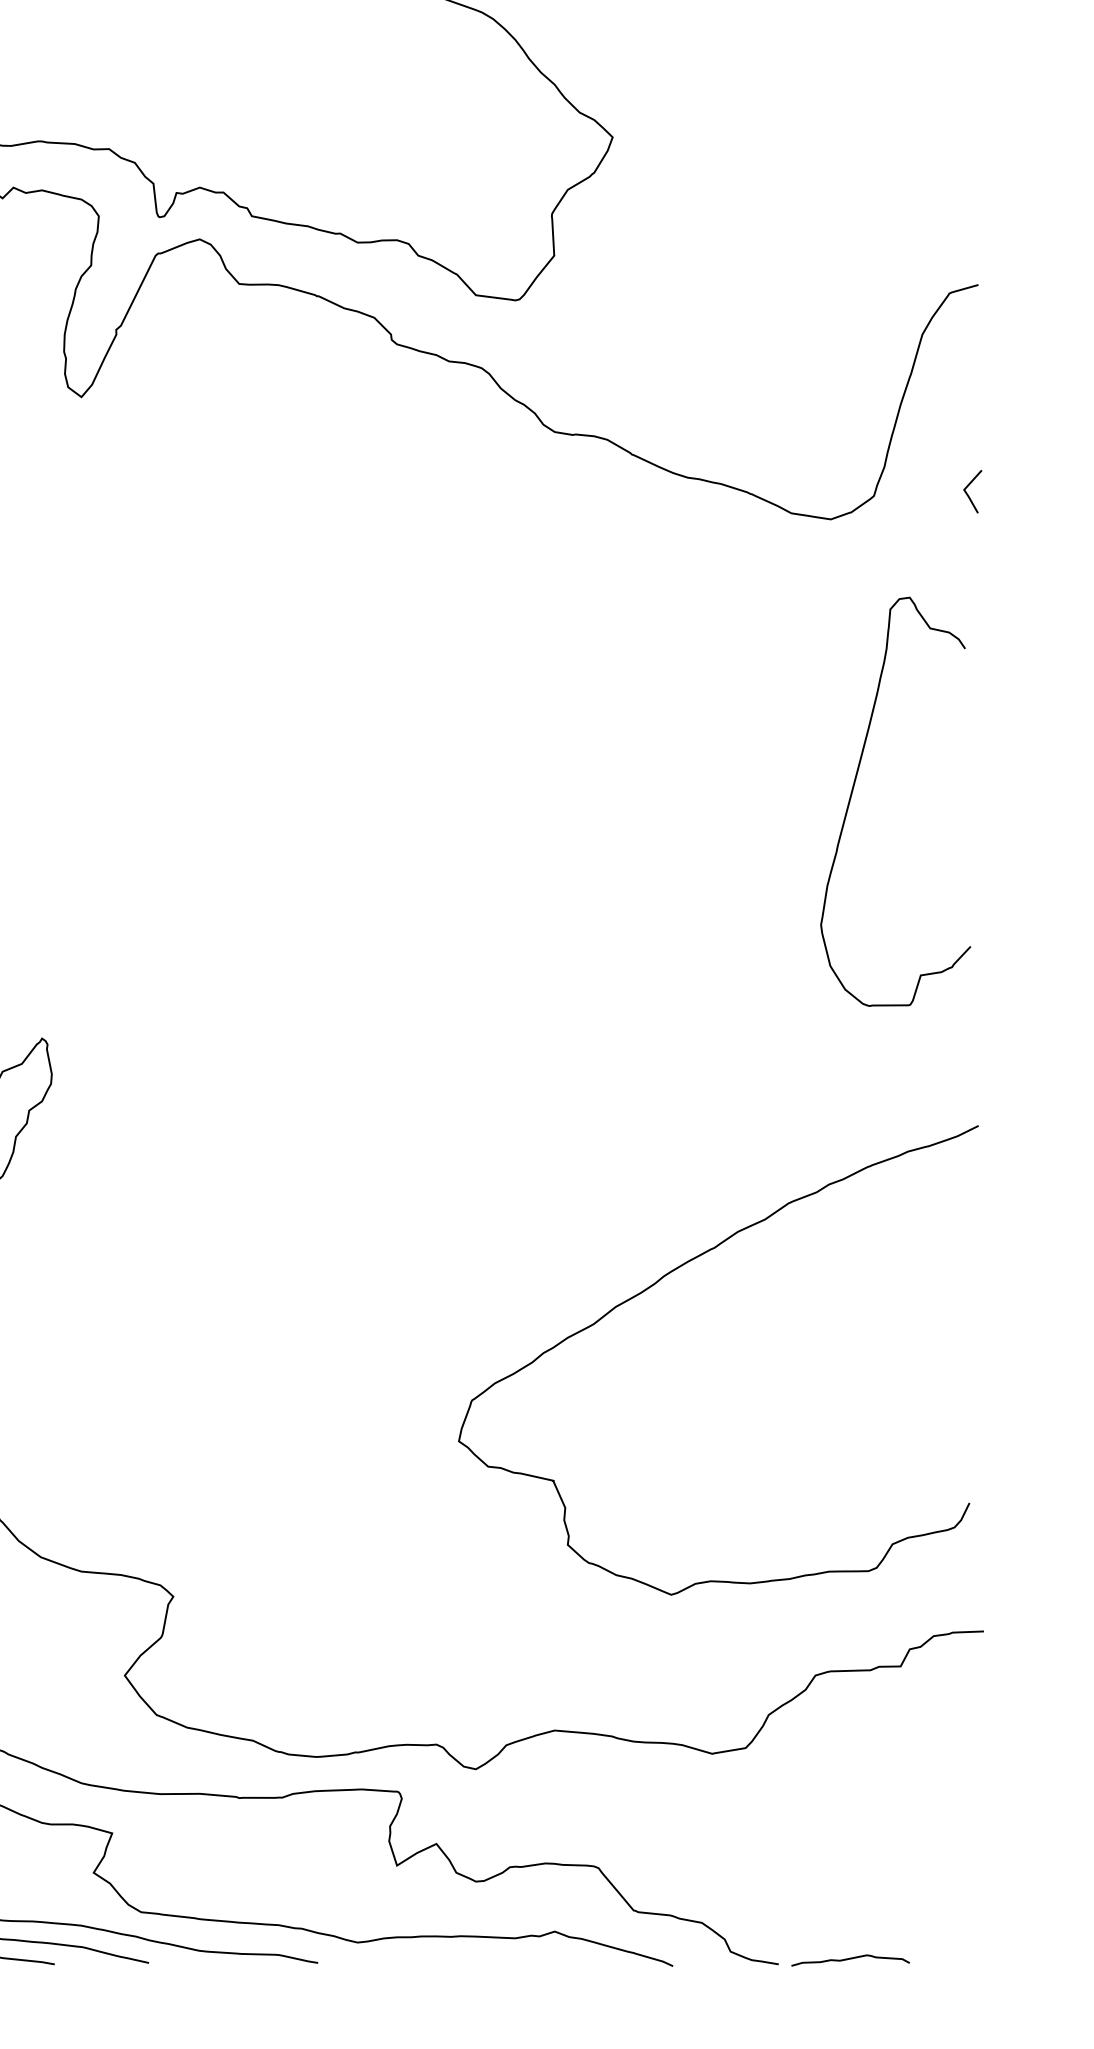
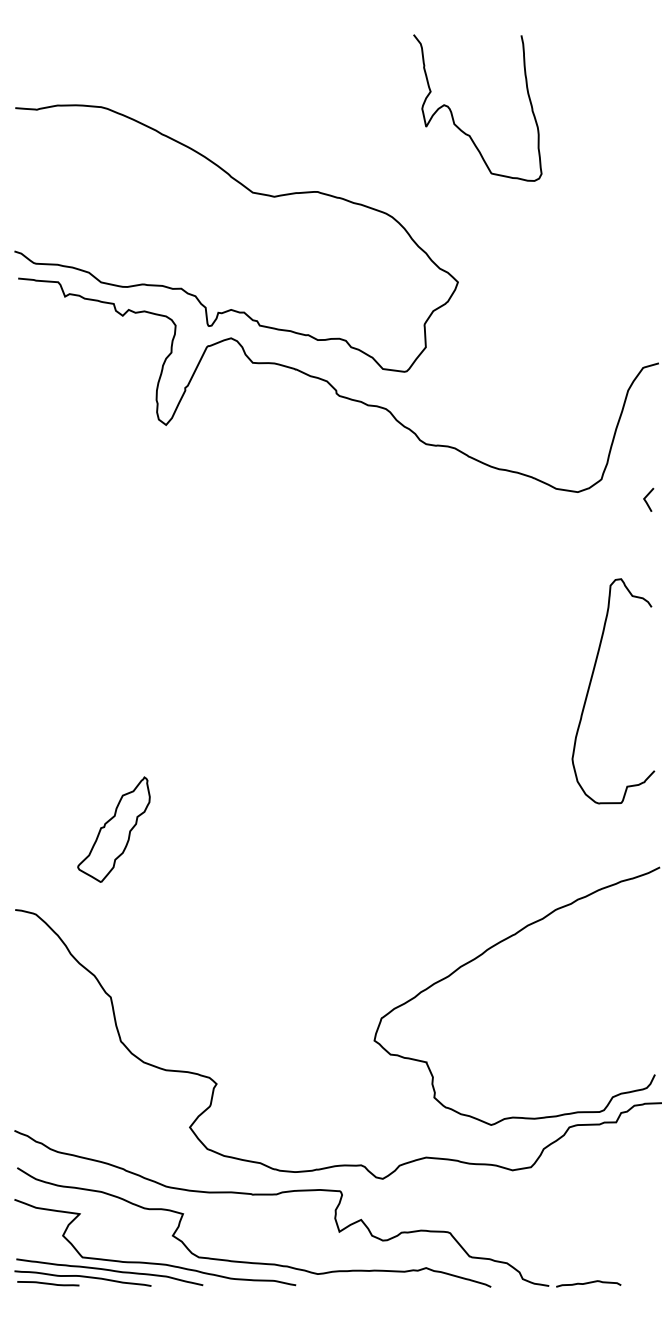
line: (968, 492) -> (646, 500), moved
curve: (853, 793) -> (590, 686), moved
curve: (657, 1284) -> (483, 954), moved

